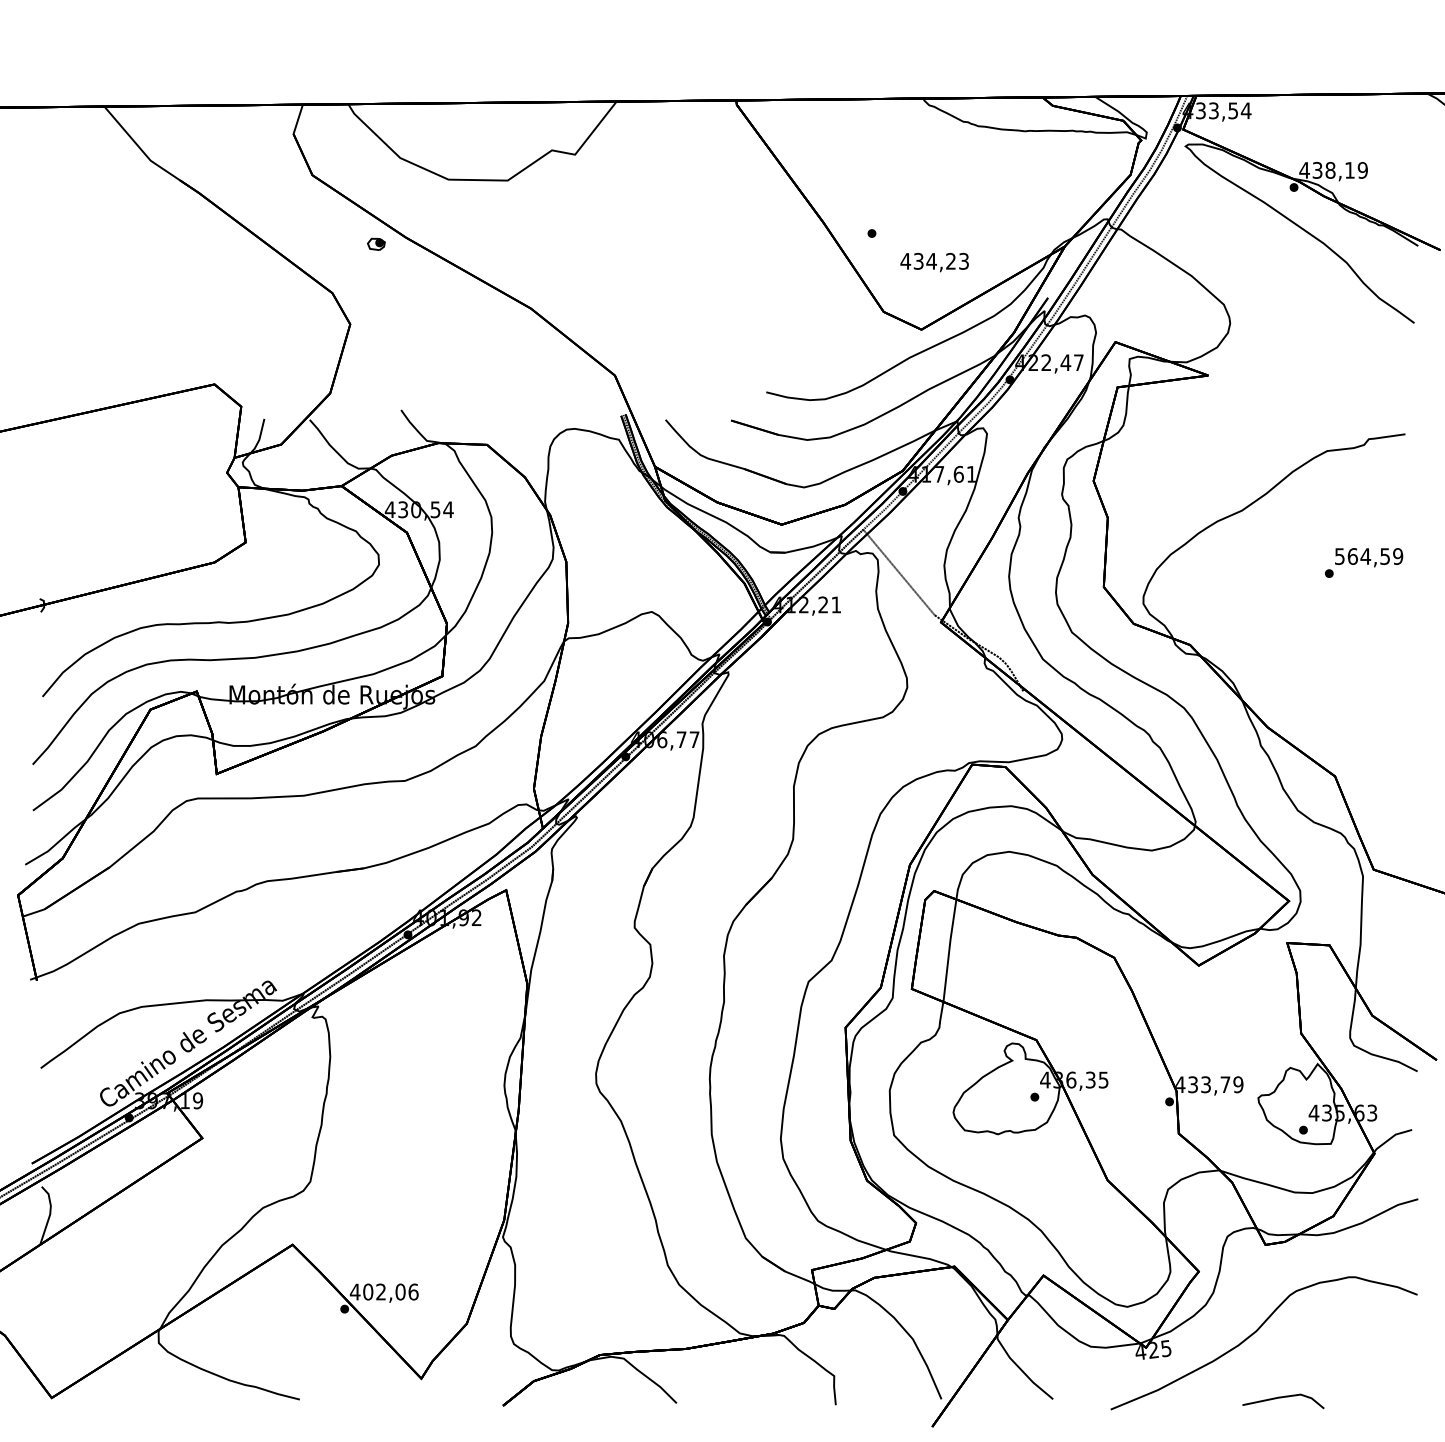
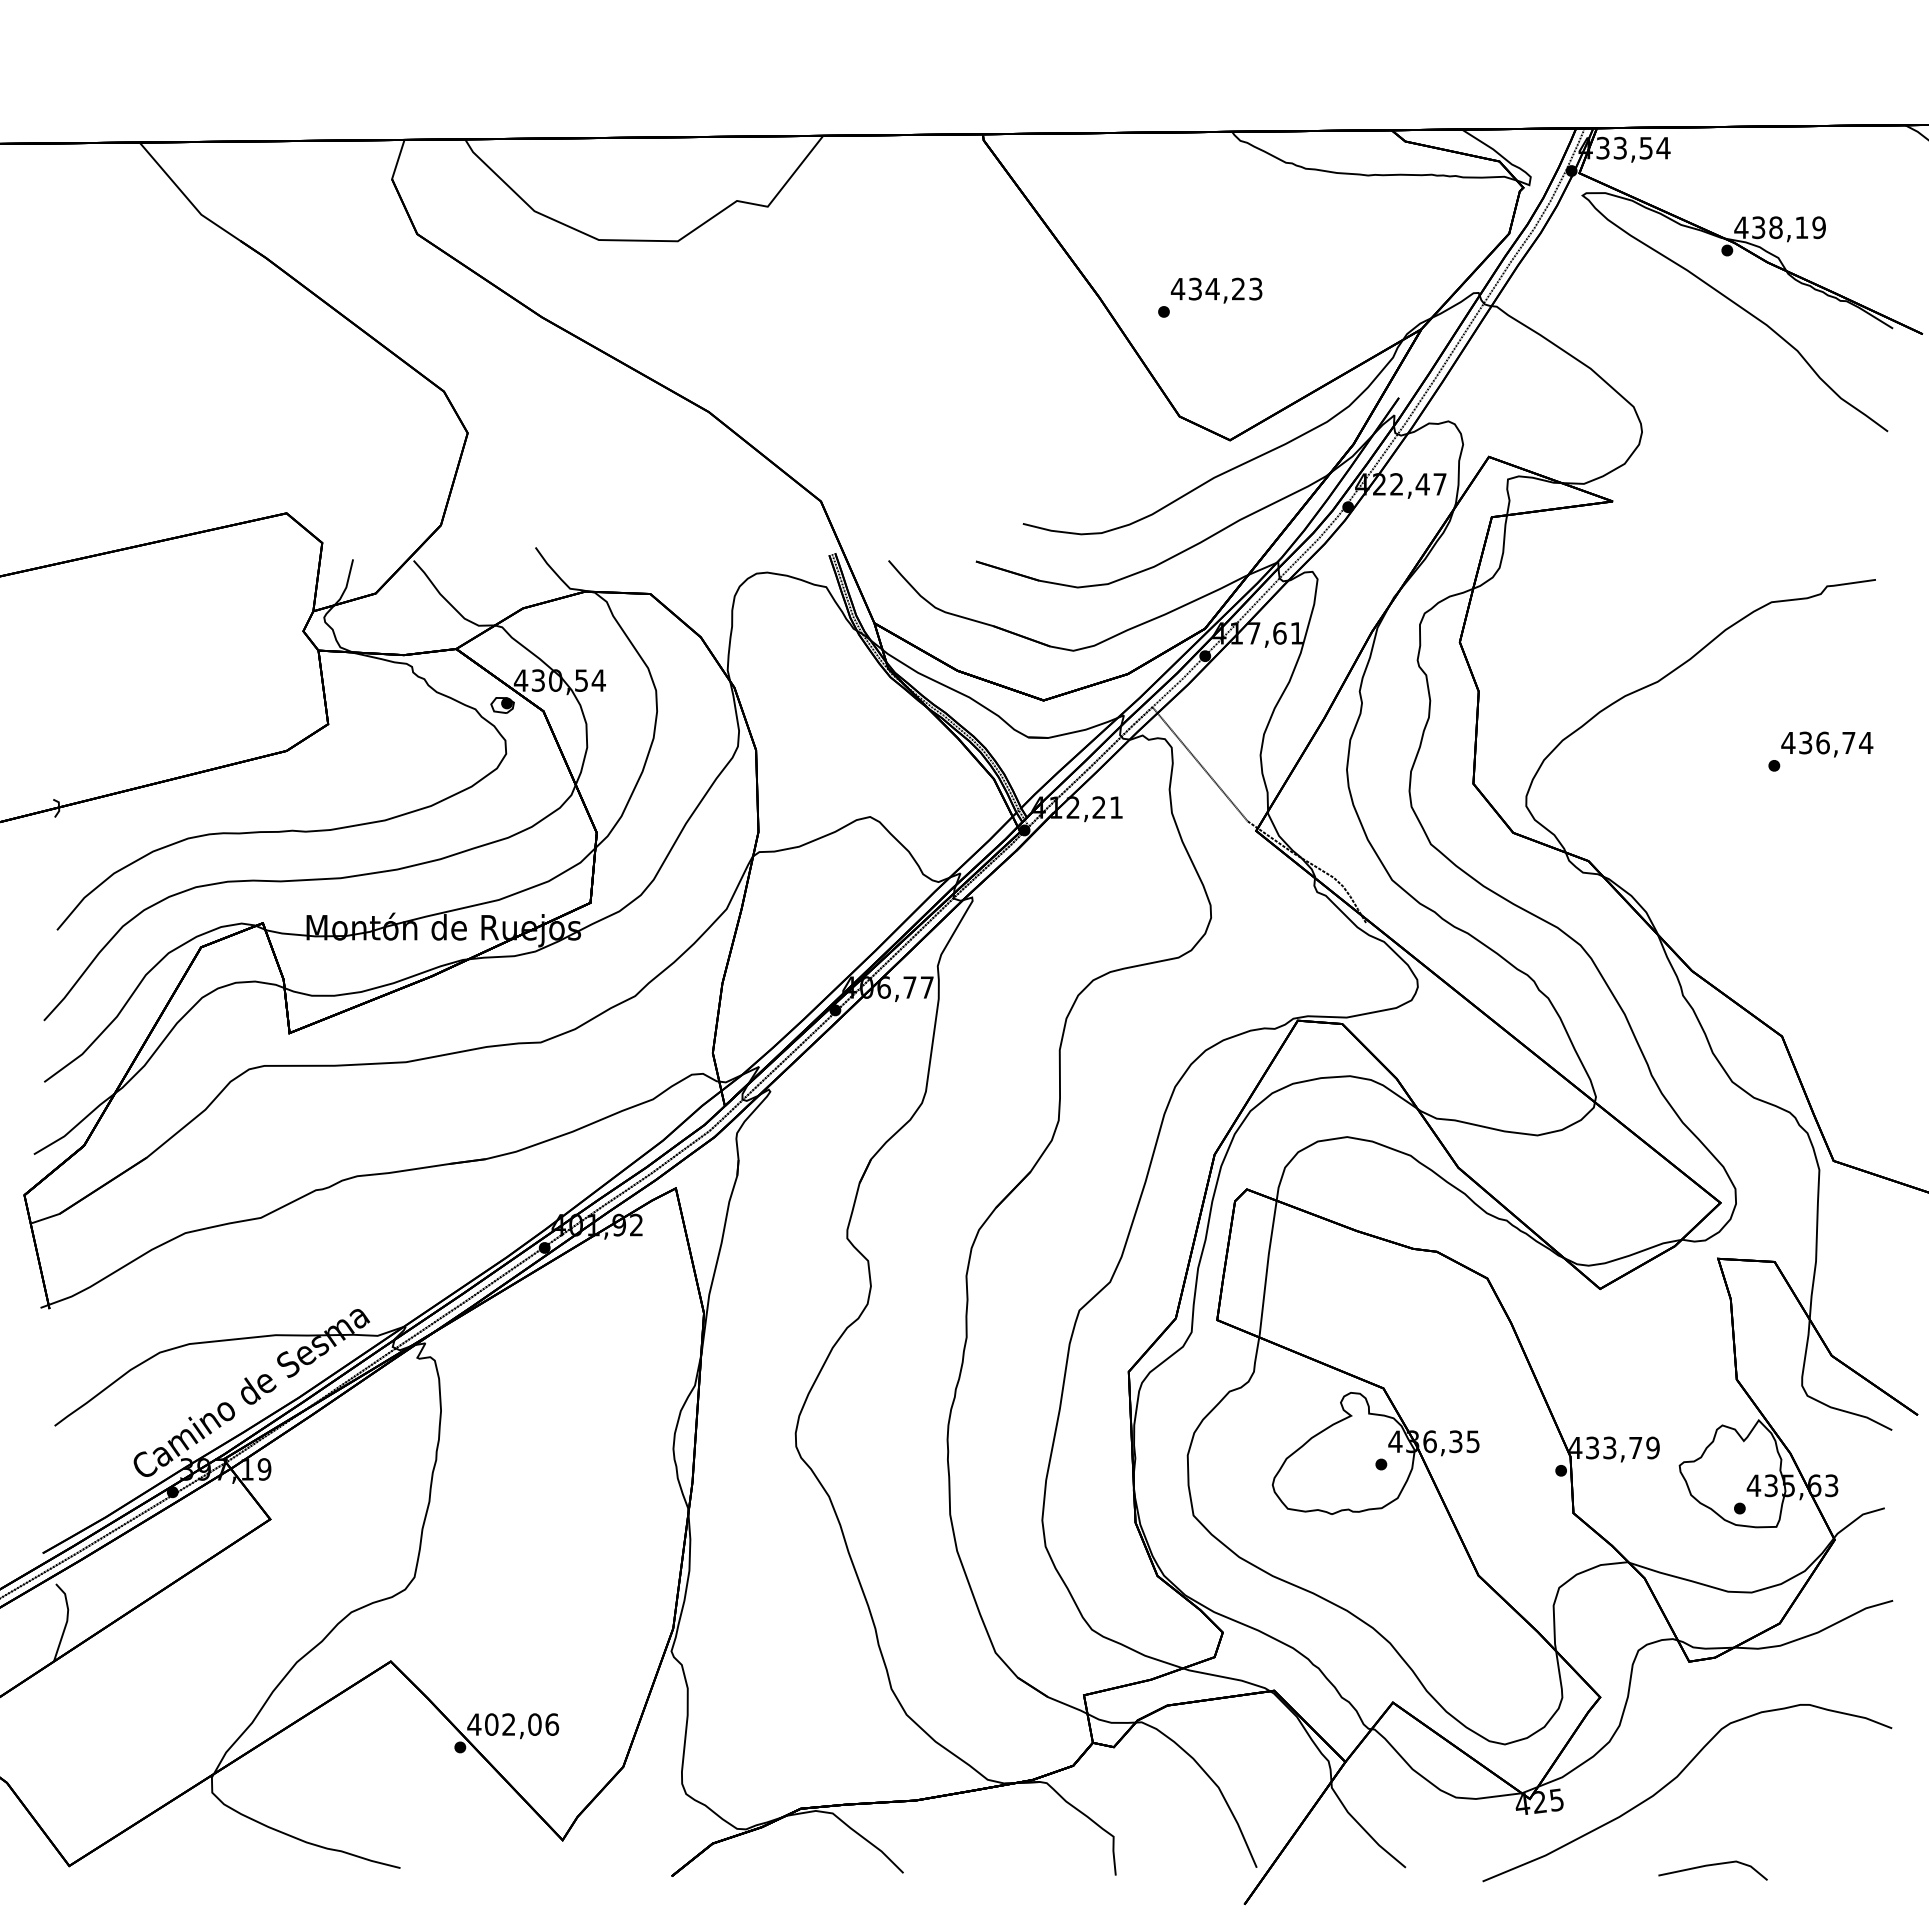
part: (376, 244) -> (502, 705), moved
text: (934, 262) -> (1216, 290), moved
text: (1369, 556) -> (1827, 742), 564,59 -> 436,74

